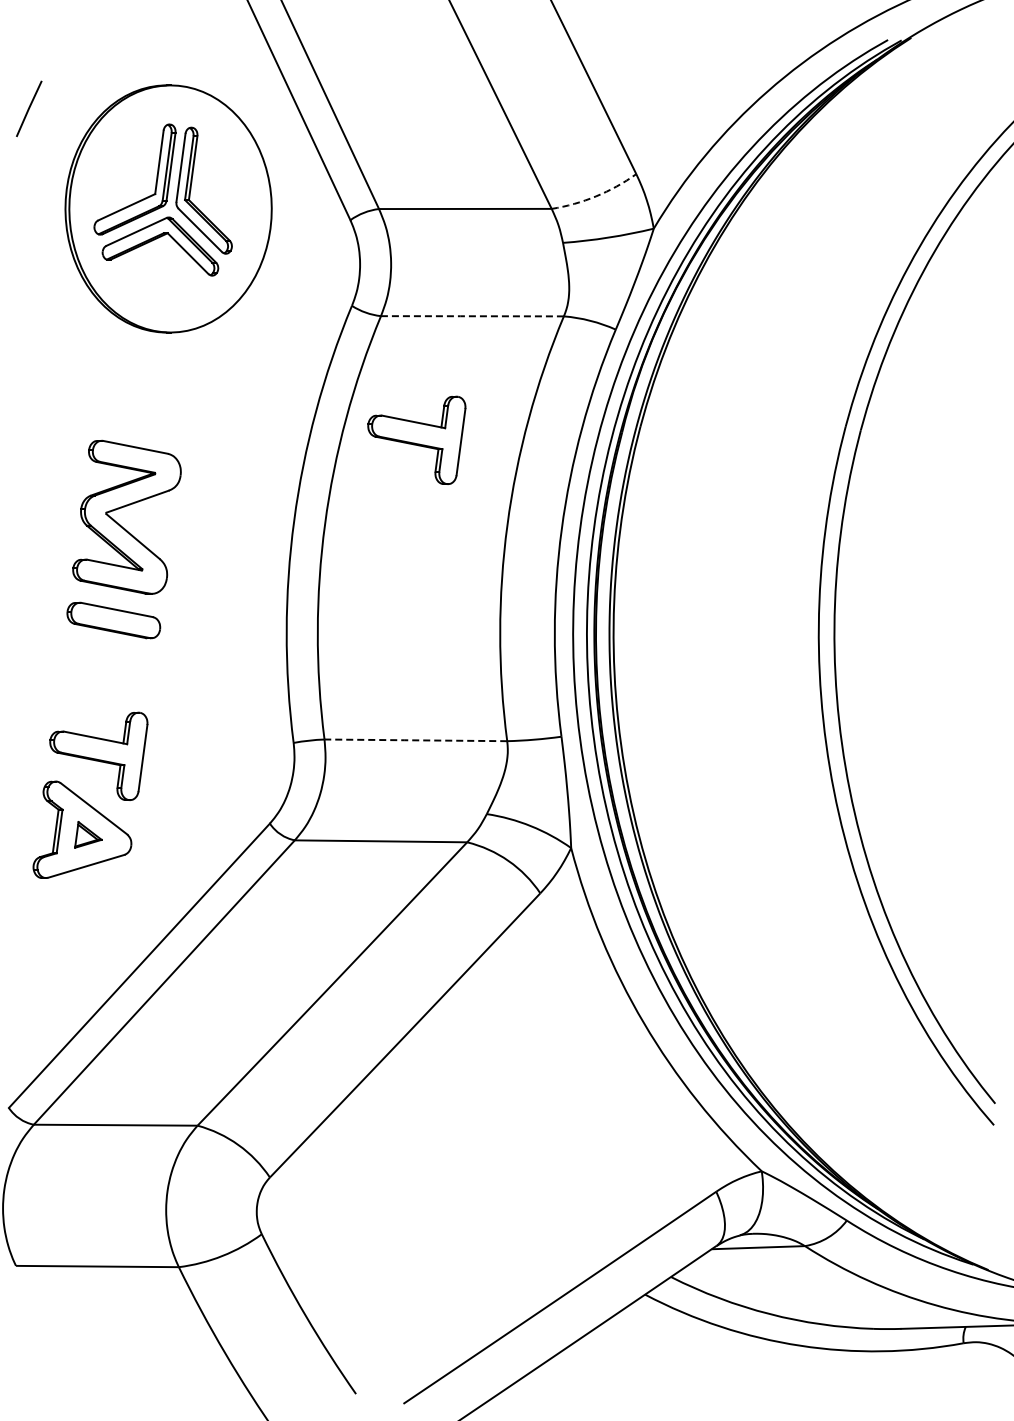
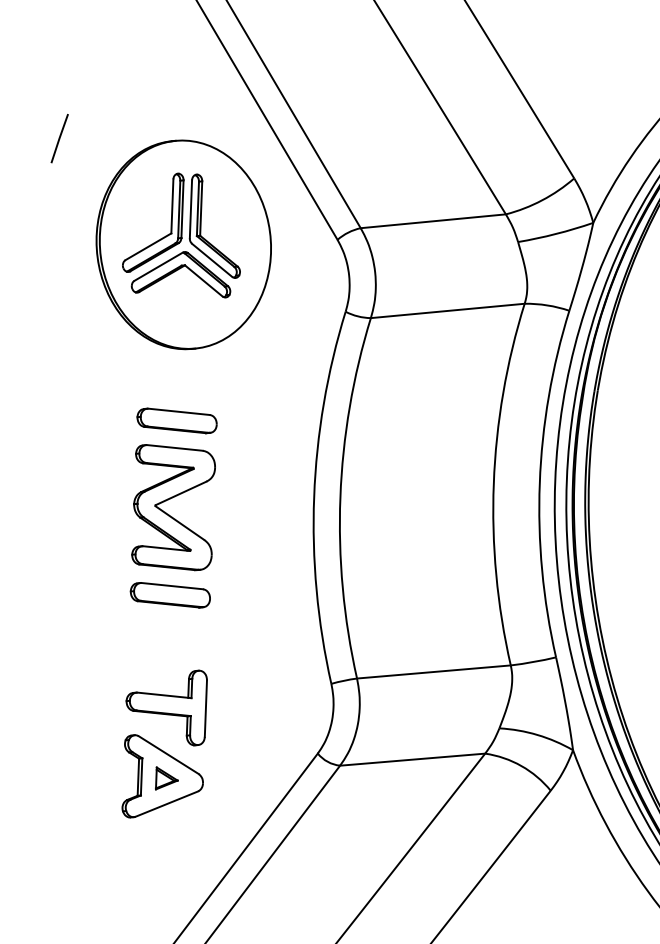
line: (29, 108) -> (59, 138), moved
arc: (596, 196) -> (542, 200), dashed -> solid
line: (471, 316) -> (447, 311), dashed -> solid
part: (140, 415) -> (176, 420), added
part: (416, 439) -> (410, 418), removed
line: (415, 740) -> (433, 672), dashed -> solid

